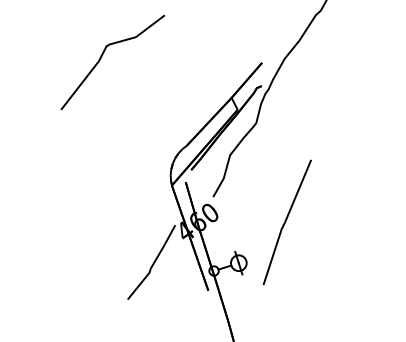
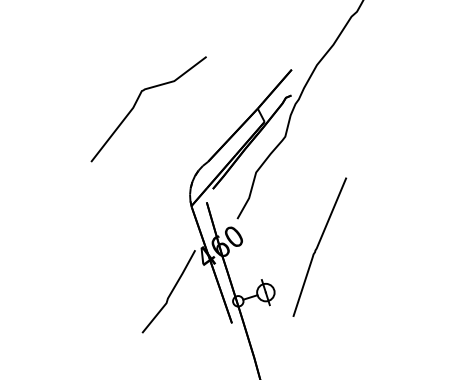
curve: (101, 57) -> (136, 103), moved

